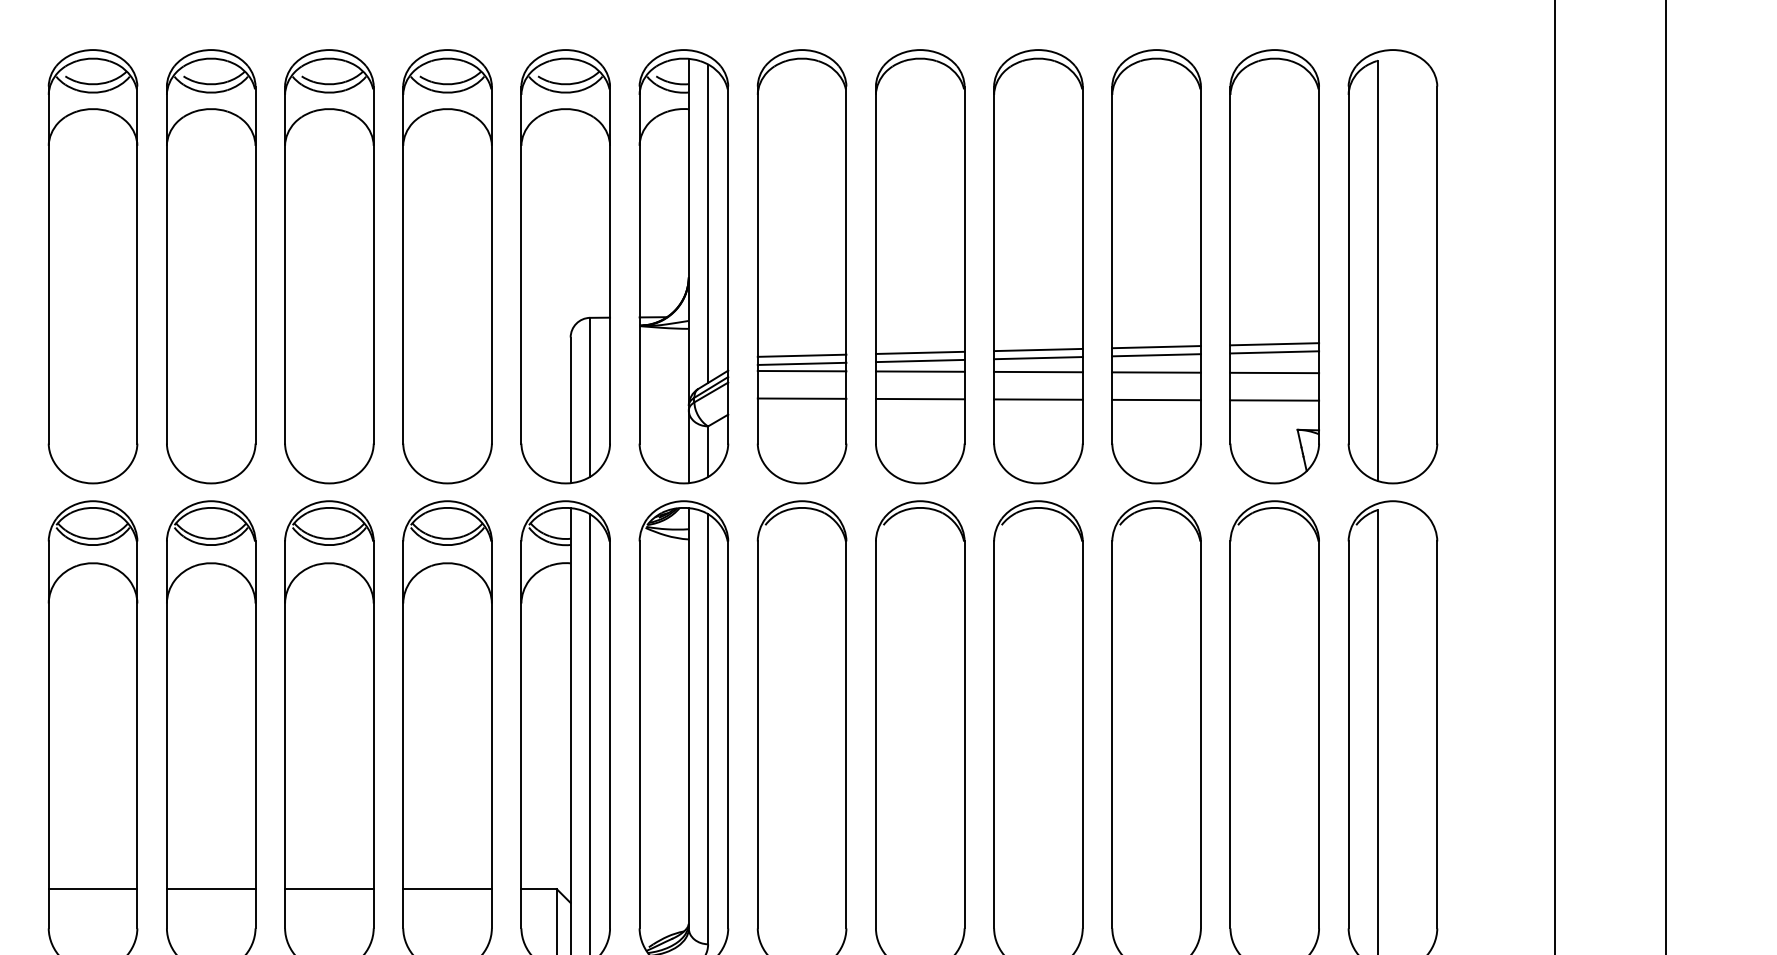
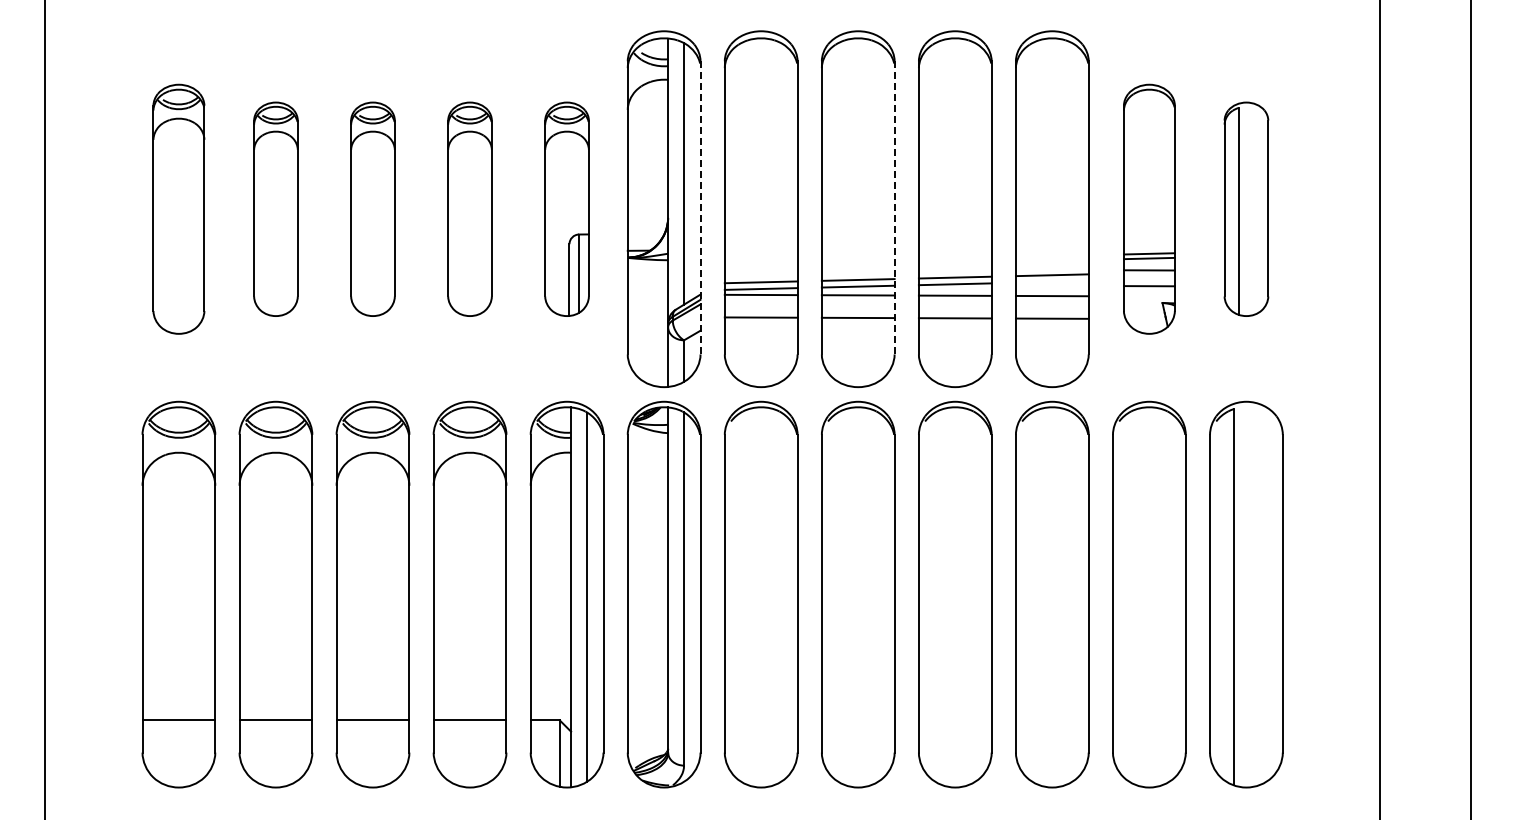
line: (728, 264) -> (700, 207), solid -> dashed
line: (964, 264) -> (894, 207), solid -> dashed
part: (92, 267) -> (178, 209), size x0.7
part: (210, 267) -> (275, 209), size x0.6
part: (328, 267) -> (372, 209), size x0.6
part: (446, 267) -> (469, 209), size x0.6
part: (565, 267) -> (566, 209), size x0.6
part: (1274, 267) -> (1149, 209), size x0.7
part: (1393, 267) -> (1246, 209), size x0.6
line: (1155, 354) -> (1051, 281), removed

